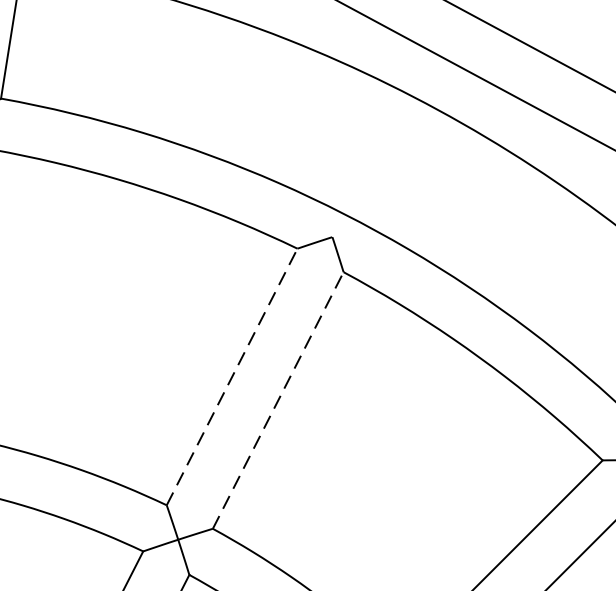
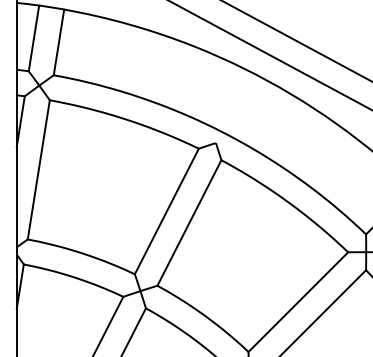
line: (233, 377) -> (167, 211), dashed -> solid
line: (278, 399) -> (189, 222), dashed -> solid

